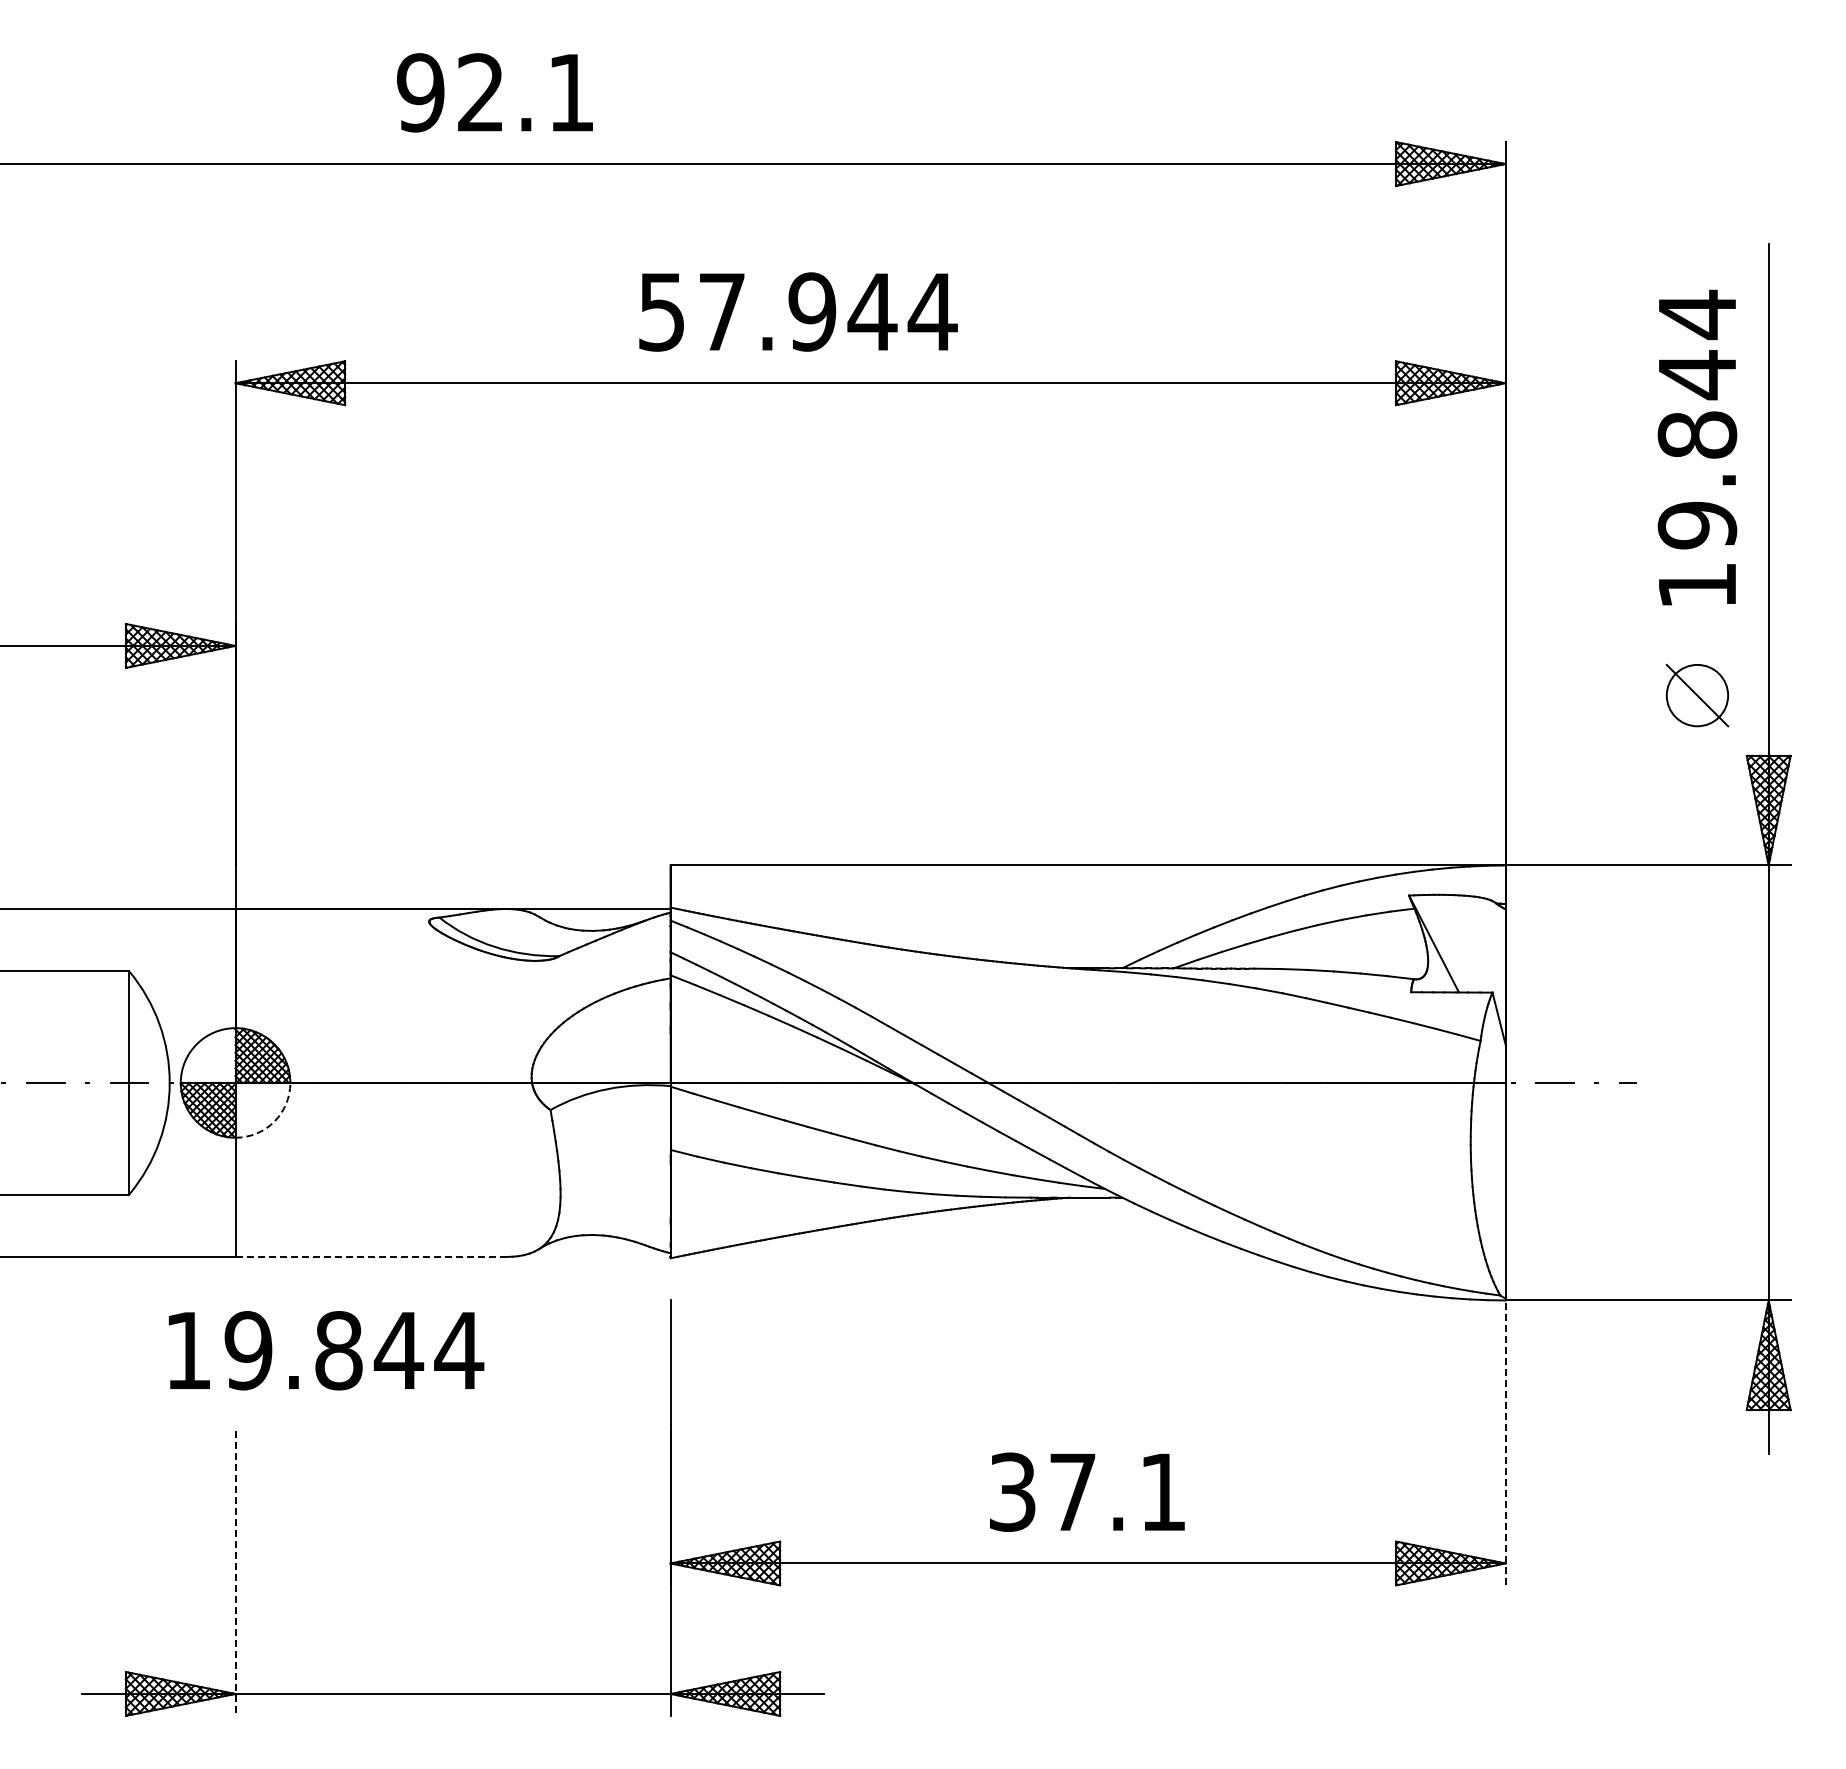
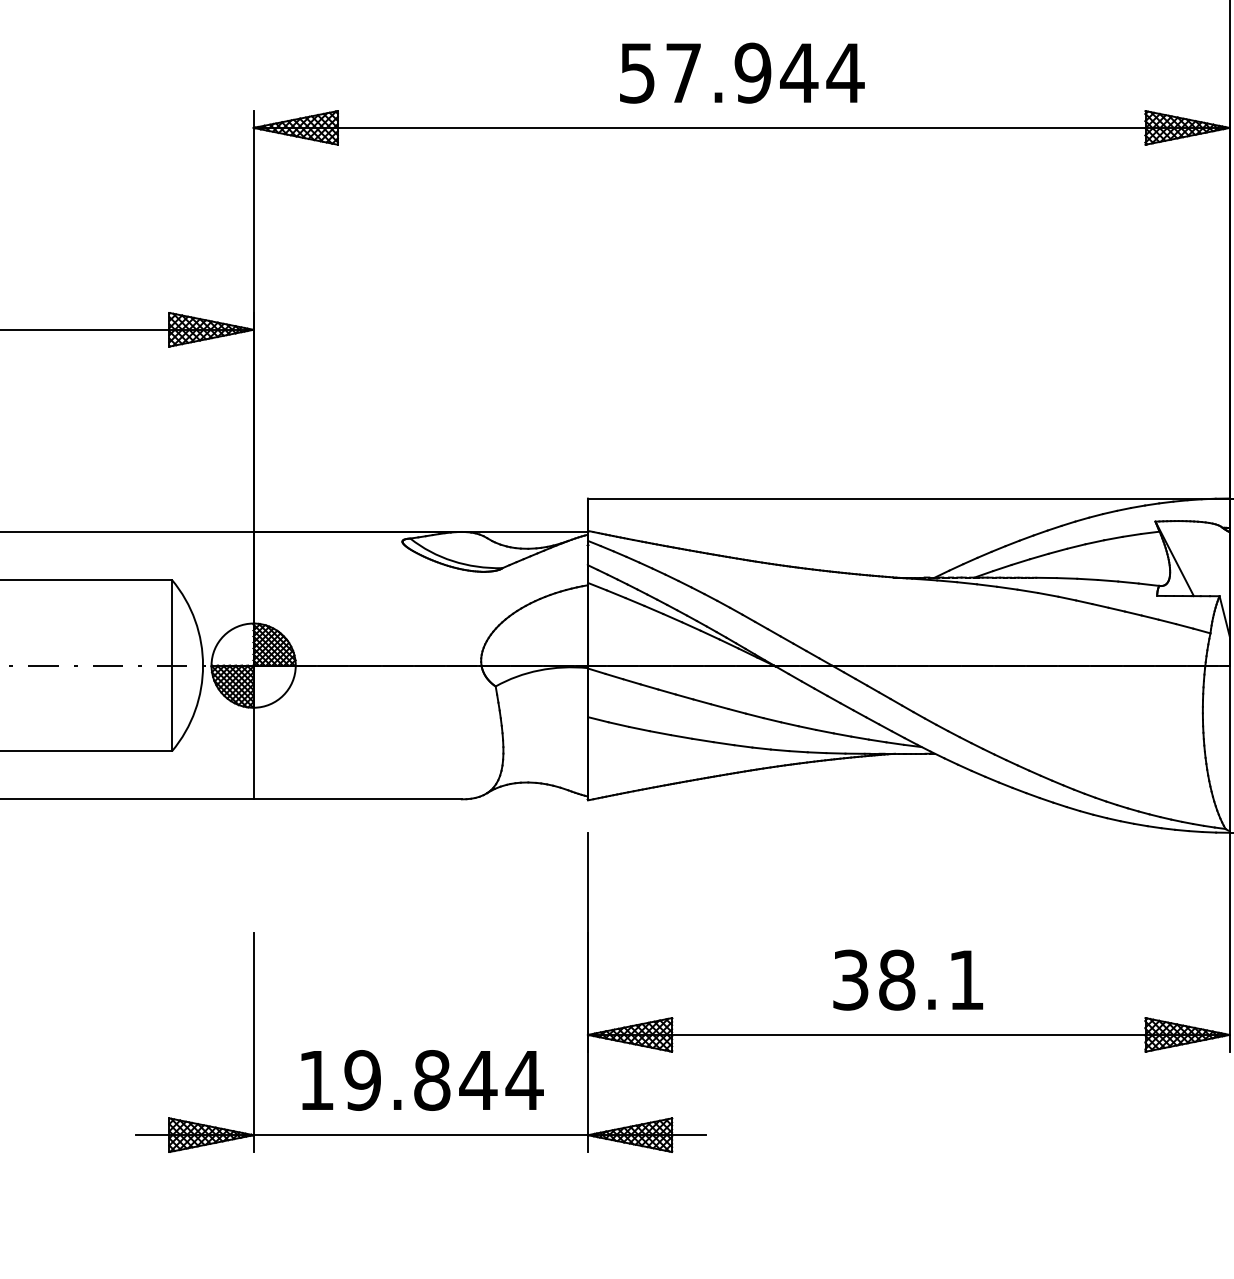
text: (798, 311) -> (742, 72), moved
arc: (274, 1121) -> (283, 695), dashed -> solid
line: (371, 1256) -> (358, 799), dashed -> solid
text: (326, 1350) -> (422, 1080), moved
line: (1505, 1442) -> (1229, 941), dashed -> solid
text: (1072, 1491) -> (896, 979), 37.1 -> 38.1
line: (235, 1573) -> (253, 1042), dashed -> solid

